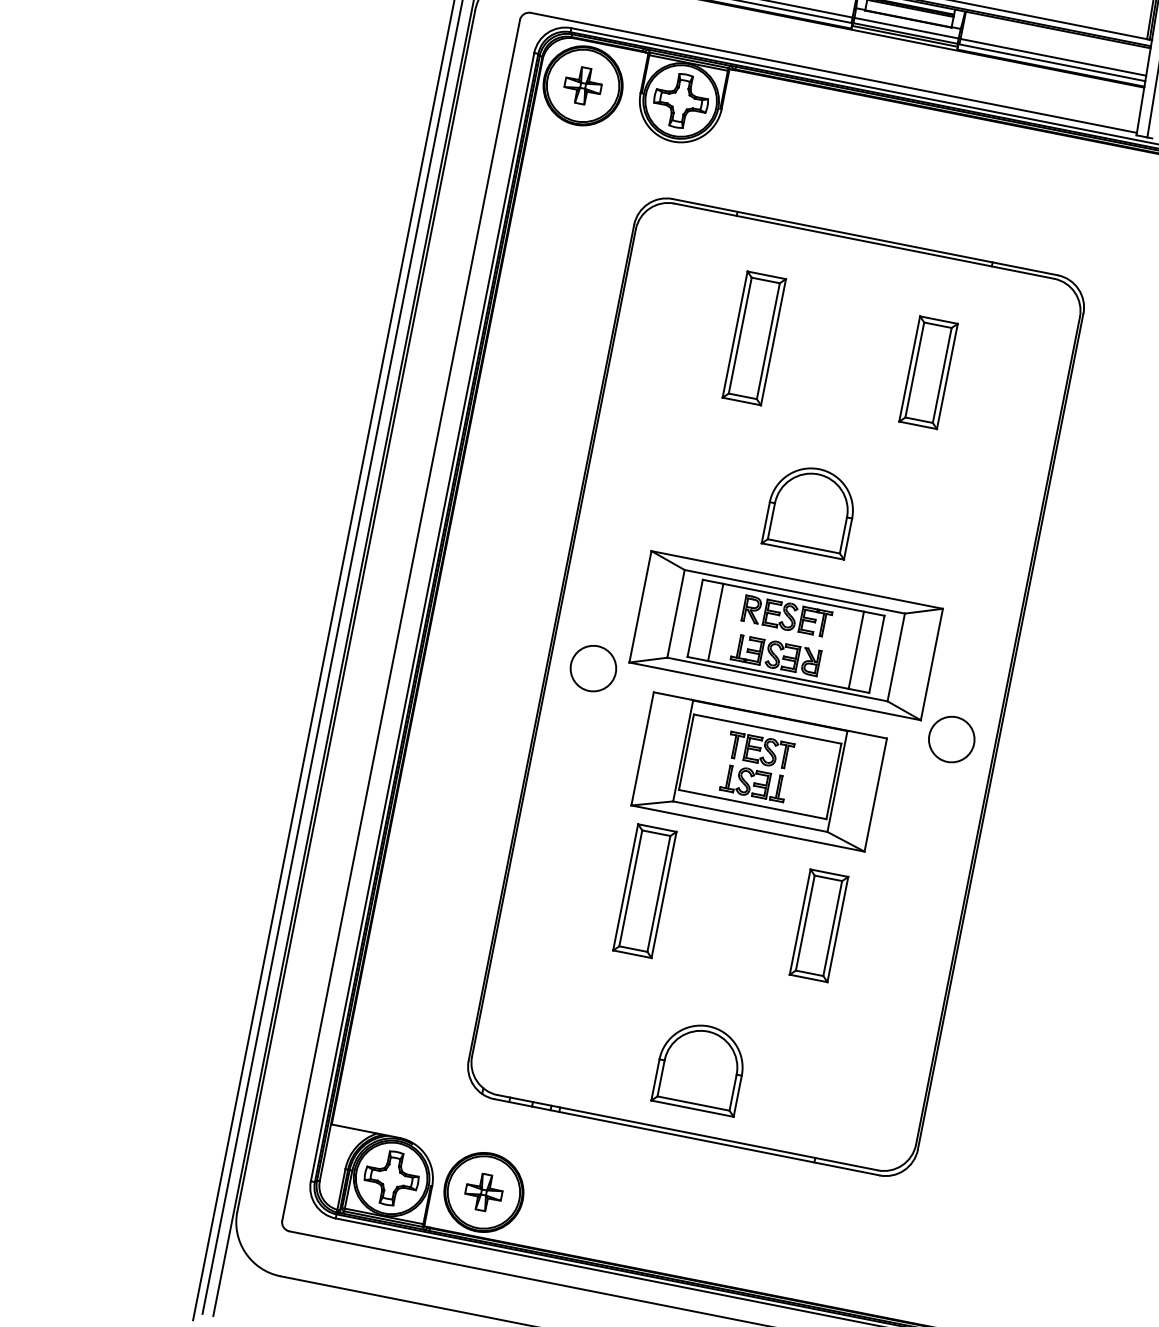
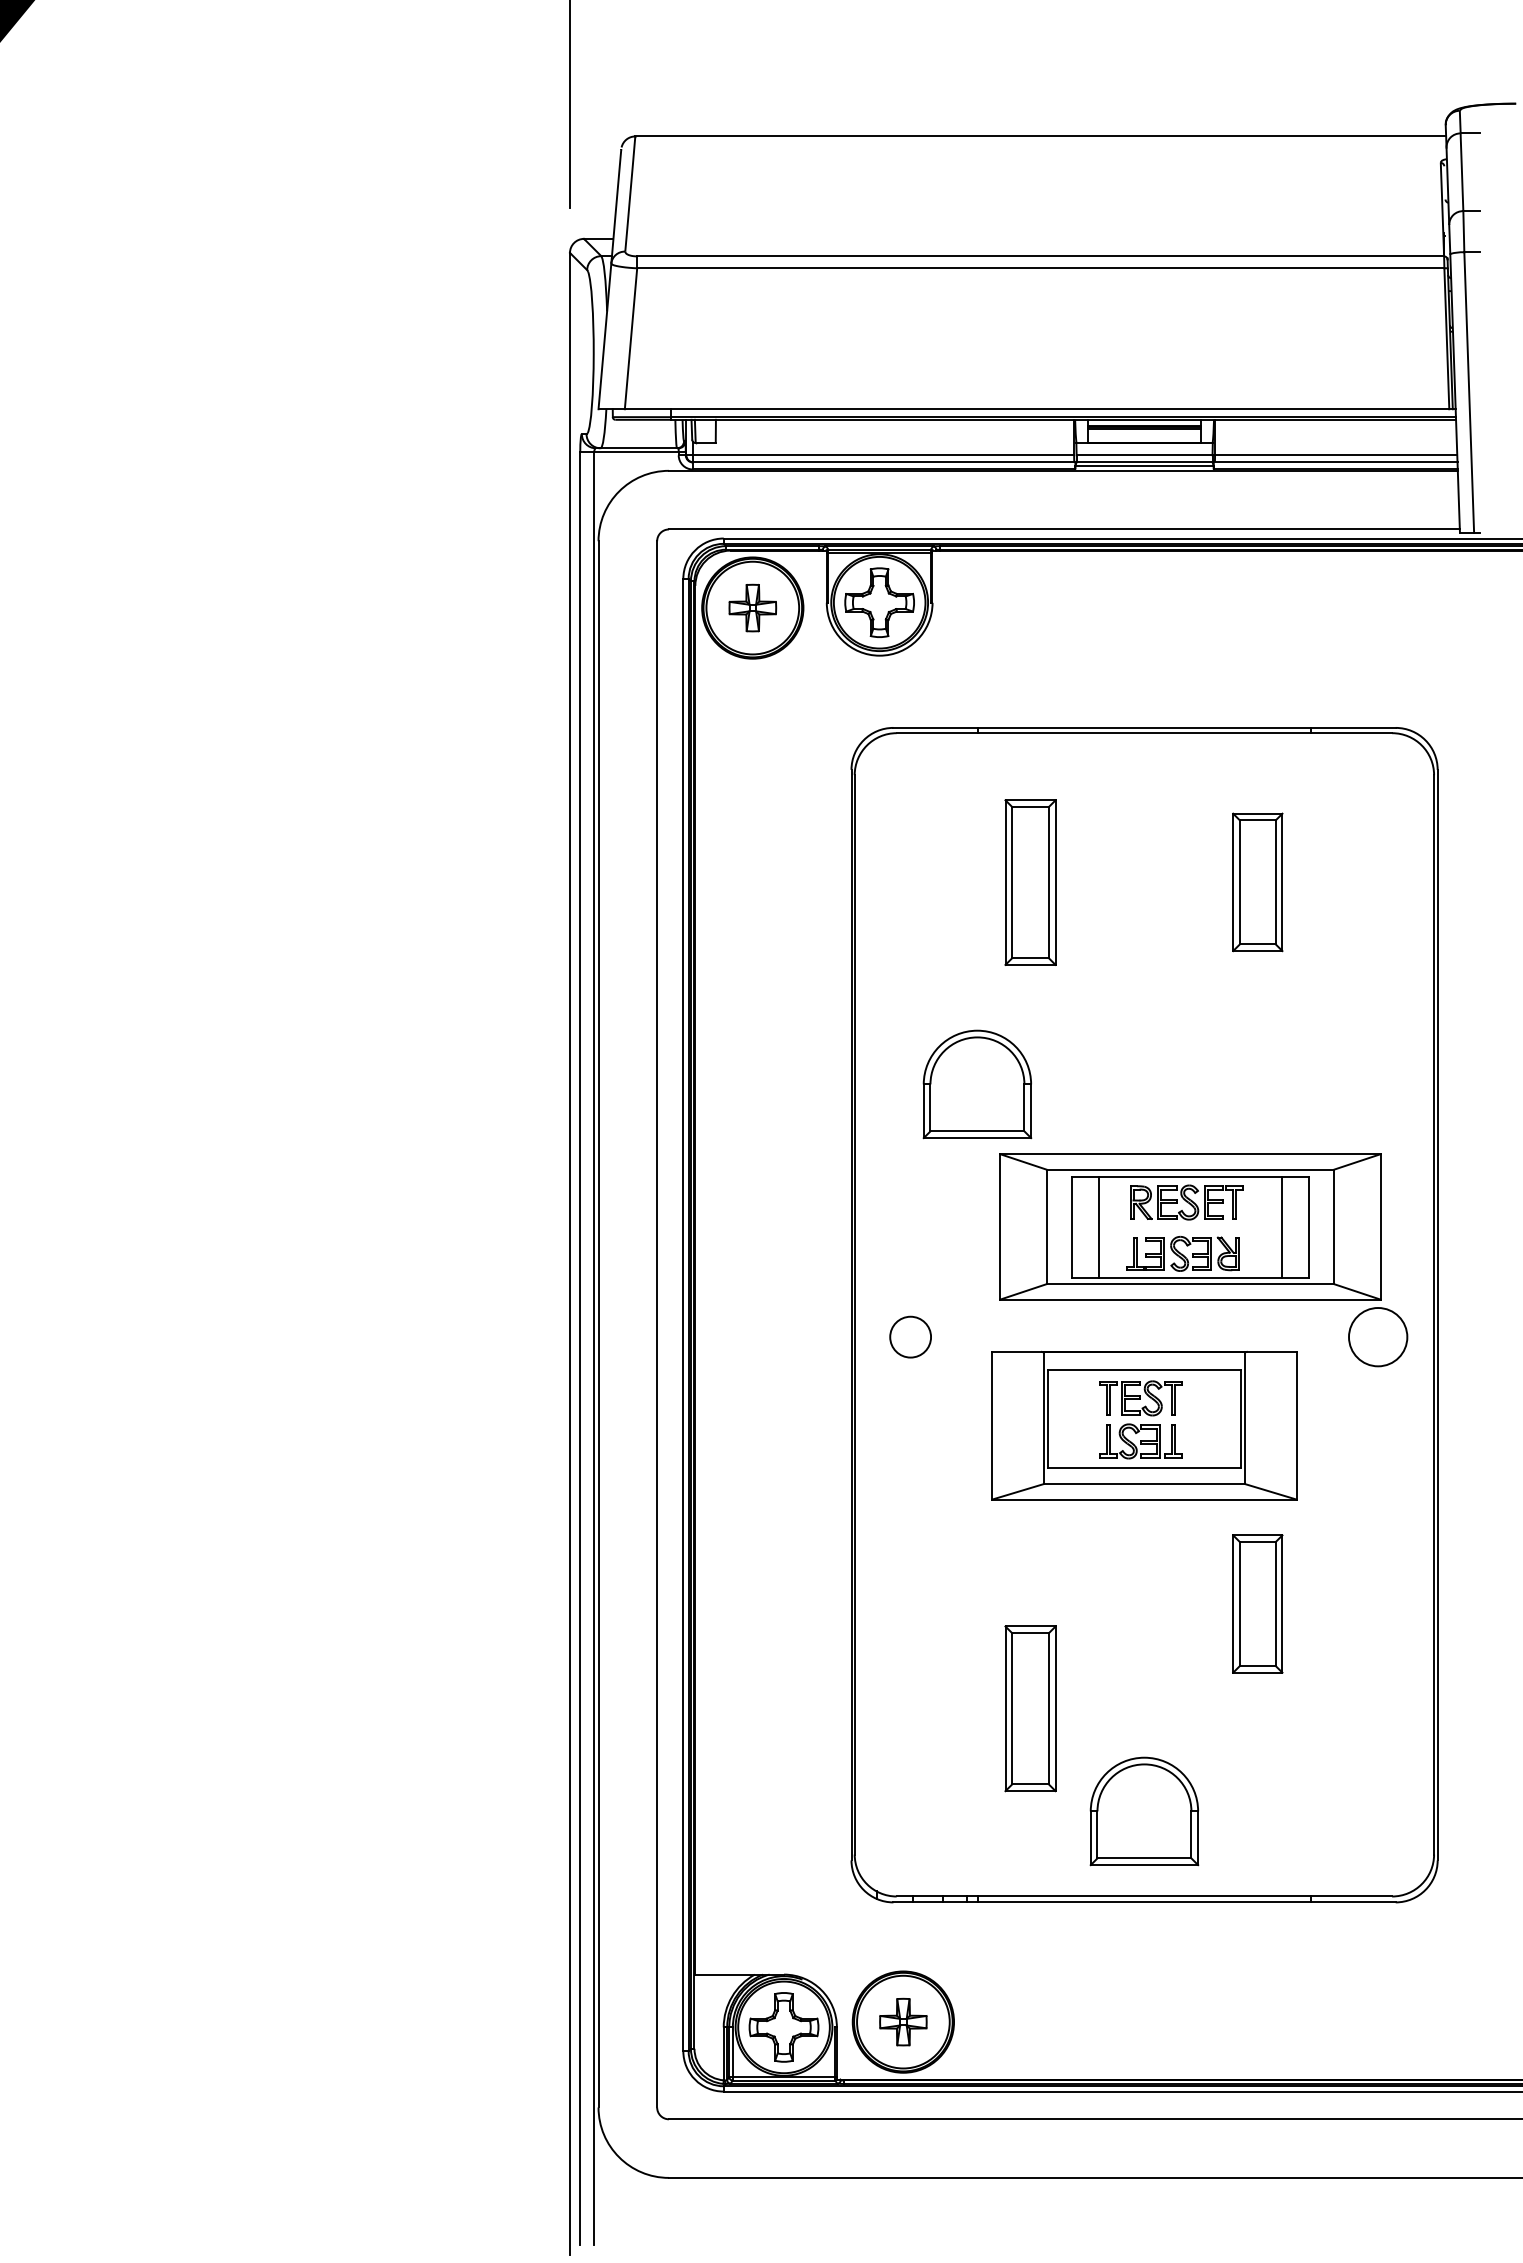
part: (811, 510) -> (977, 1084), moved
part: (786, 635) -> (1190, 1226), moved
circle: (593, 668) -> (910, 1337), size x0.7
part: (644, 890) -> (1030, 1708), moved

